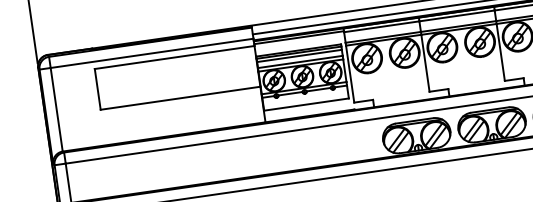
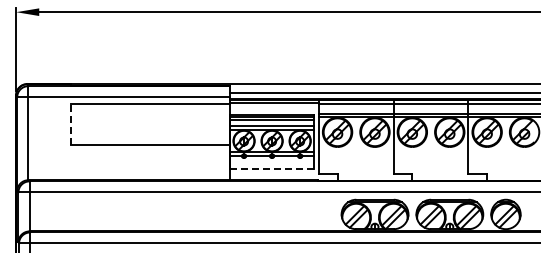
line: (98, 89) -> (71, 124), solid -> dashed
line: (305, 104) -> (271, 168), solid -> dashed

